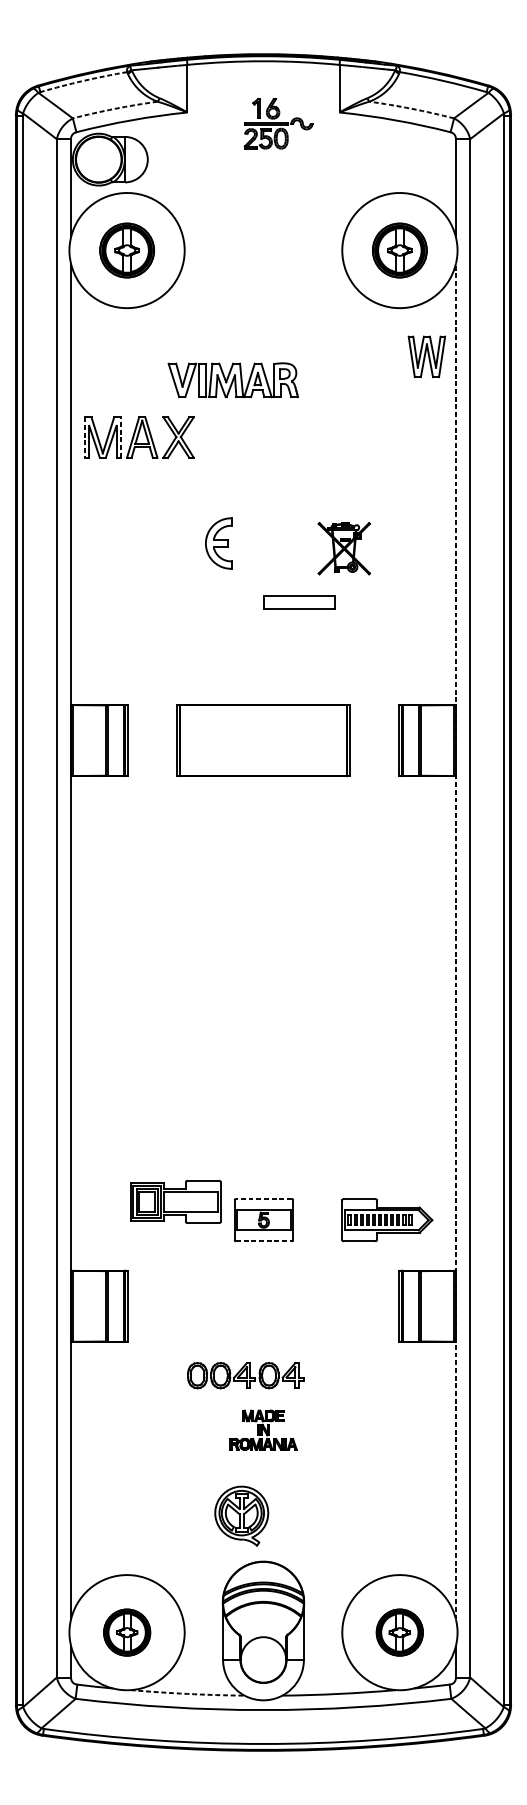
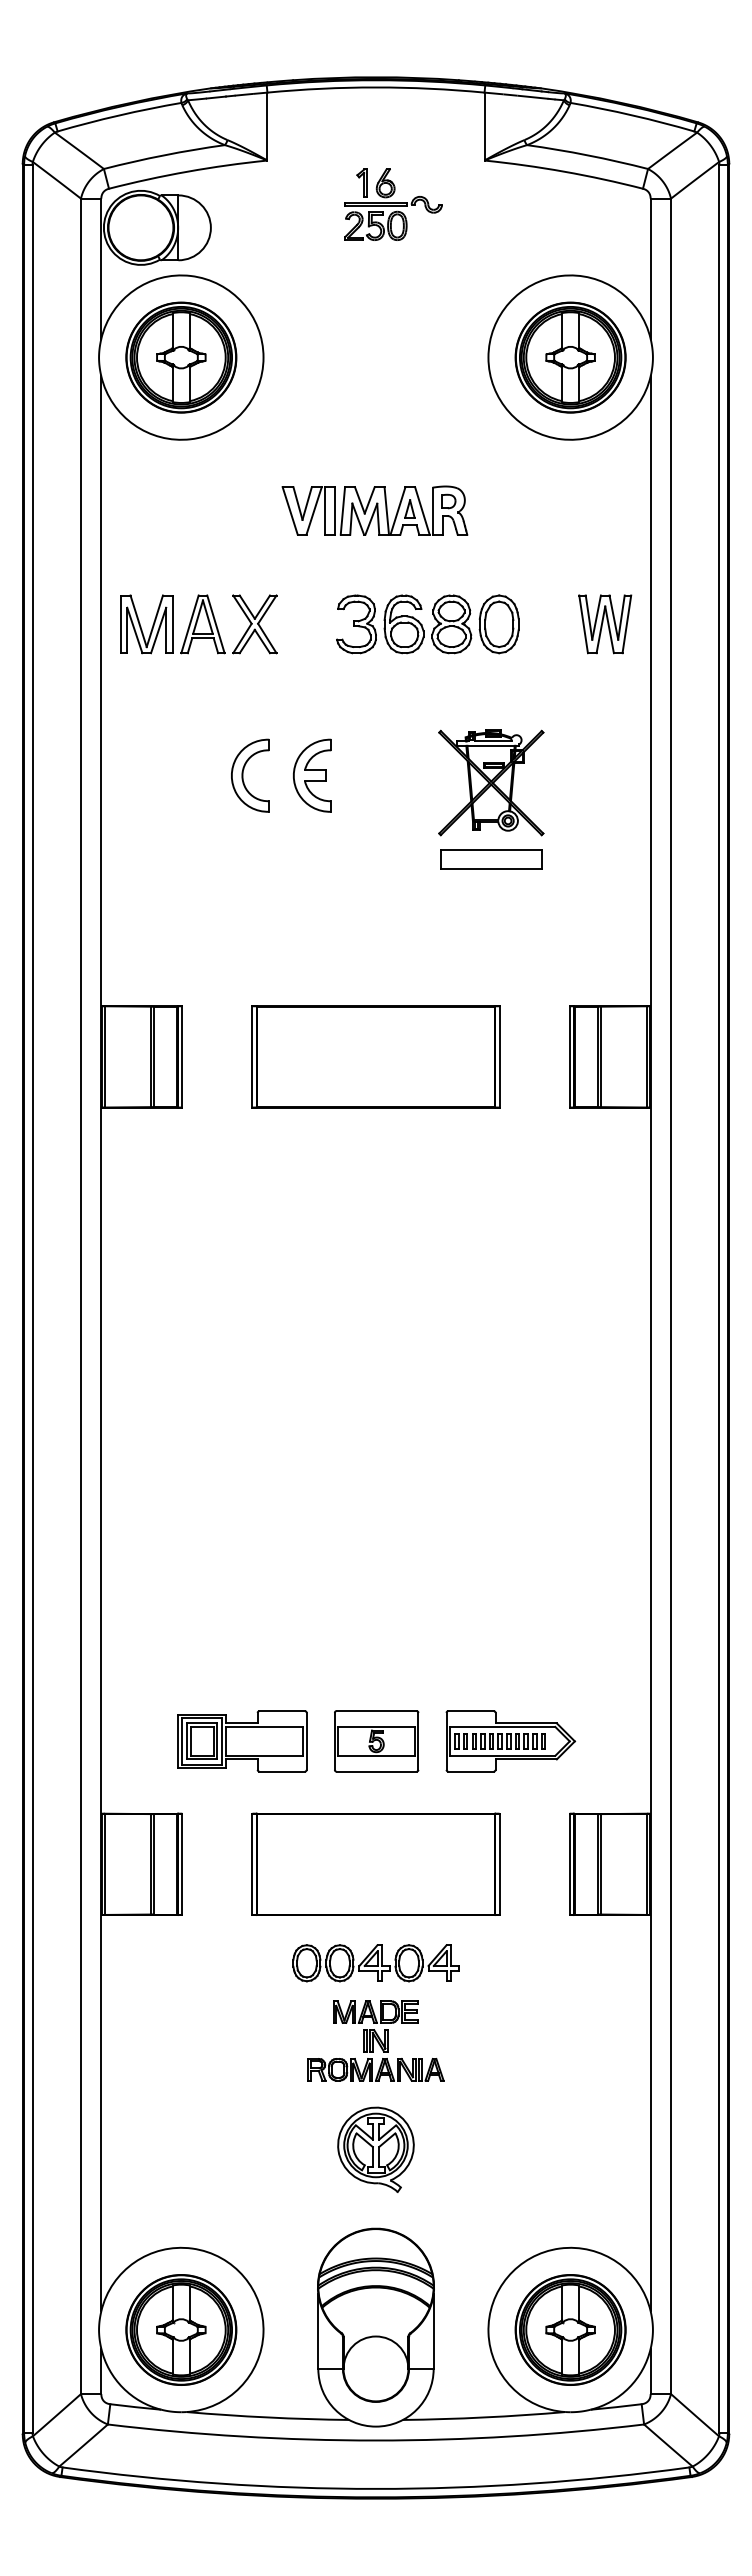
arc: (83, 80) -> (119, 115), dashed -> solid
arc: (115, 108) -> (164, 155), dashed -> solid
arc: (411, 108) -> (587, 155), dashed -> solid
part: (278, 123) -> (393, 204), moved
part: (127, 250) -> (181, 357), size x1.43
part: (399, 250) -> (570, 357), size x1.43
part: (427, 357) -> (605, 624), moved
part: (233, 380) -> (374, 510), moved
line: (84, 437) -> (120, 624), dashed -> solid
line: (120, 437) -> (172, 624), dashed -> solid
part: (299, 437) -> (427, 624), added
part: (170, 543) -> (243, 775), added
part: (344, 548) -> (491, 782), size x1.43
part: (299, 602) -> (491, 859), moved
line: (455, 941) -> (650, 1343), dashed -> solid
line: (263, 1199) -> (376, 1711), dashed -> solid
part: (175, 1202) -> (242, 1741), moved
part: (387, 1220) -> (510, 1741), moved
line: (264, 1241) -> (377, 1771), dashed -> solid
part: (263, 1305) -> (375, 1863), added
part: (245, 1375) -> (375, 1963), moved
part: (263, 1429) -> (375, 2040), size x1.43
part: (241, 1515) -> (375, 2149), moved
part: (127, 1632) -> (181, 2329), size x1.67
part: (399, 1632) -> (570, 2329), size x1.67
arc: (187, 1693) -> (267, 2417), dashed -> solid

